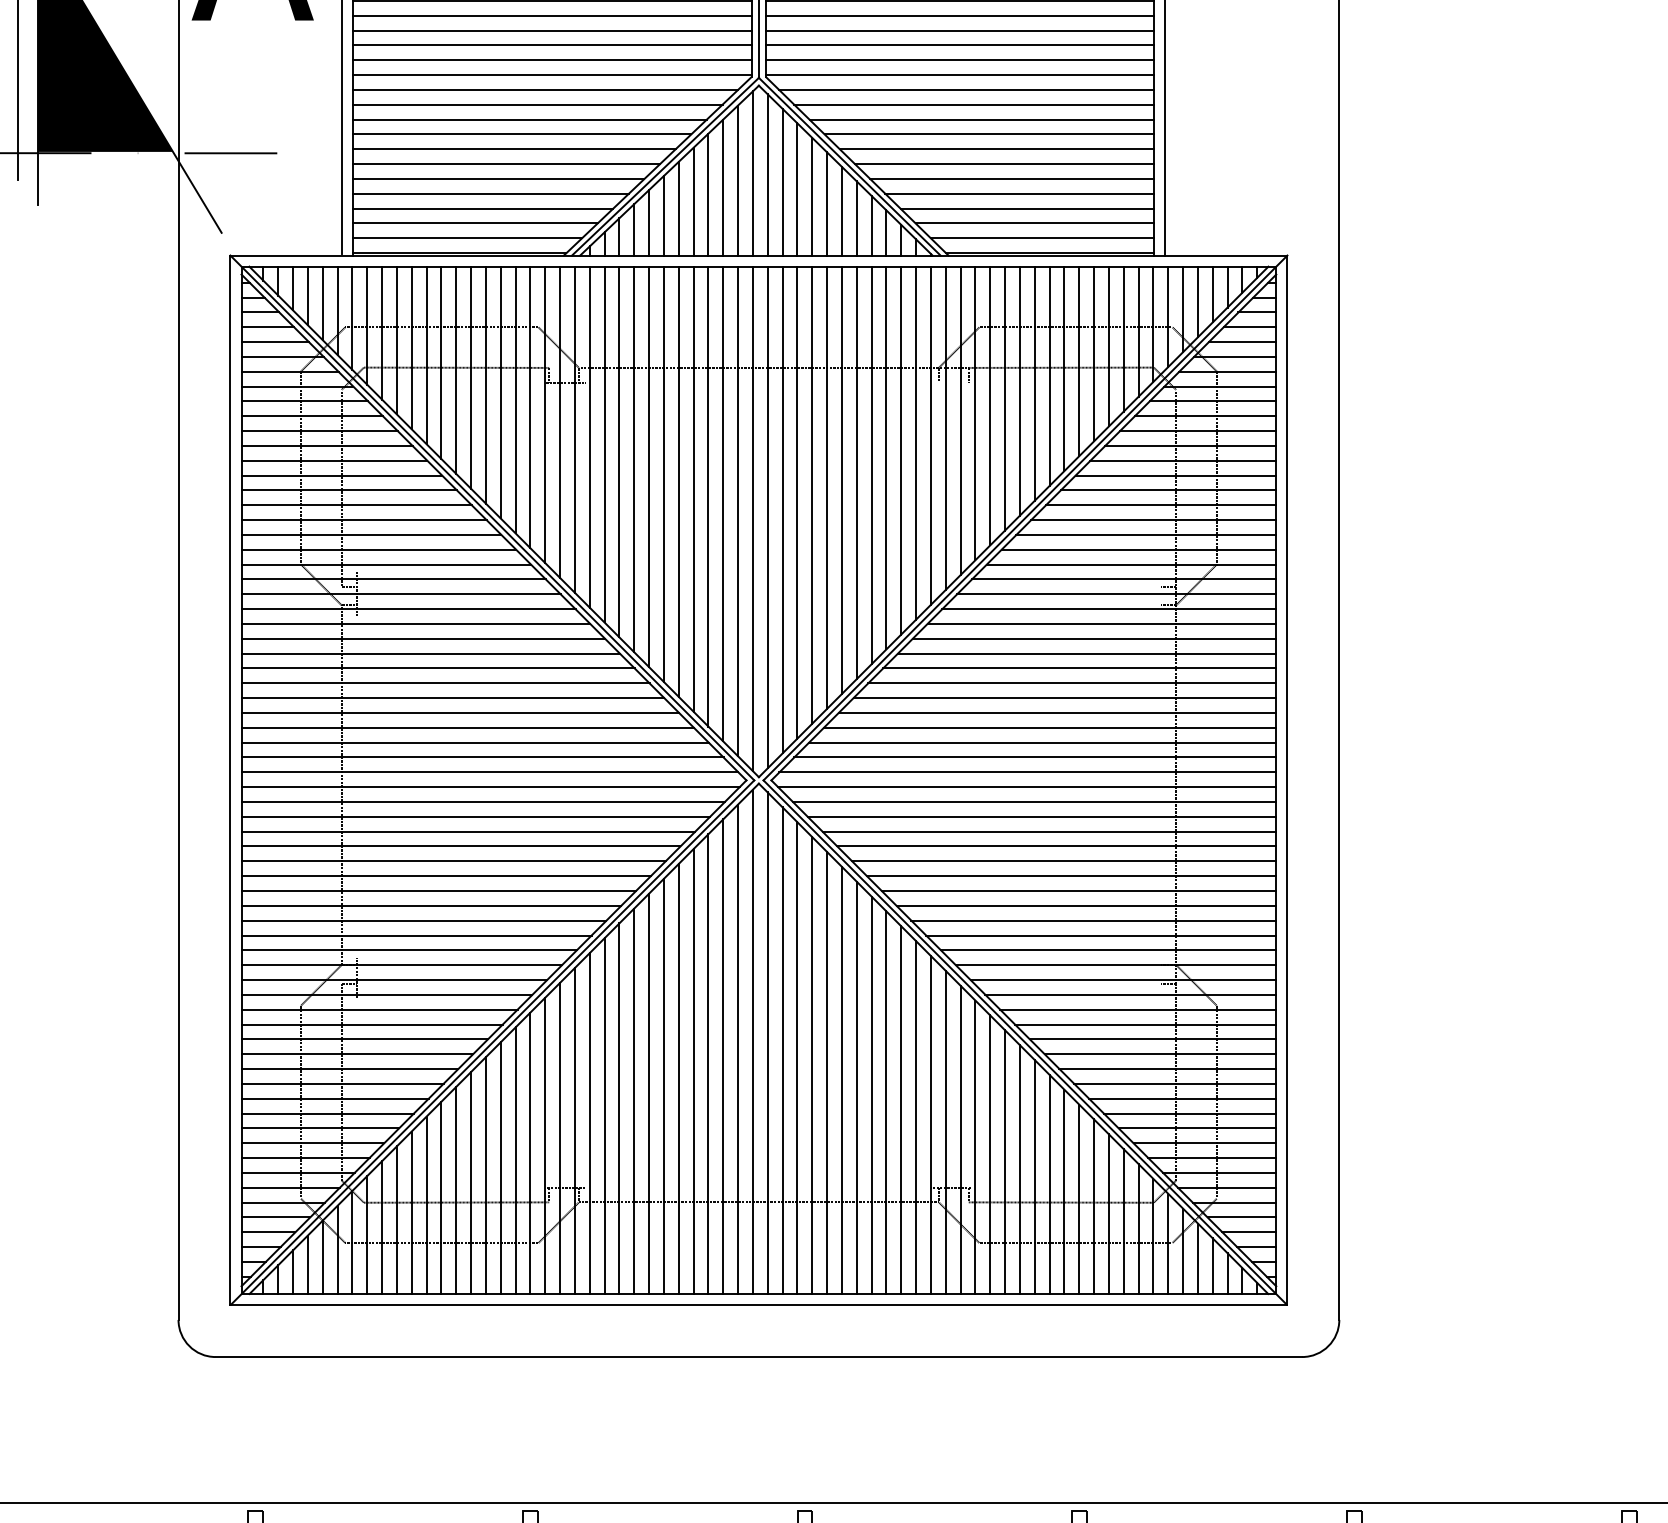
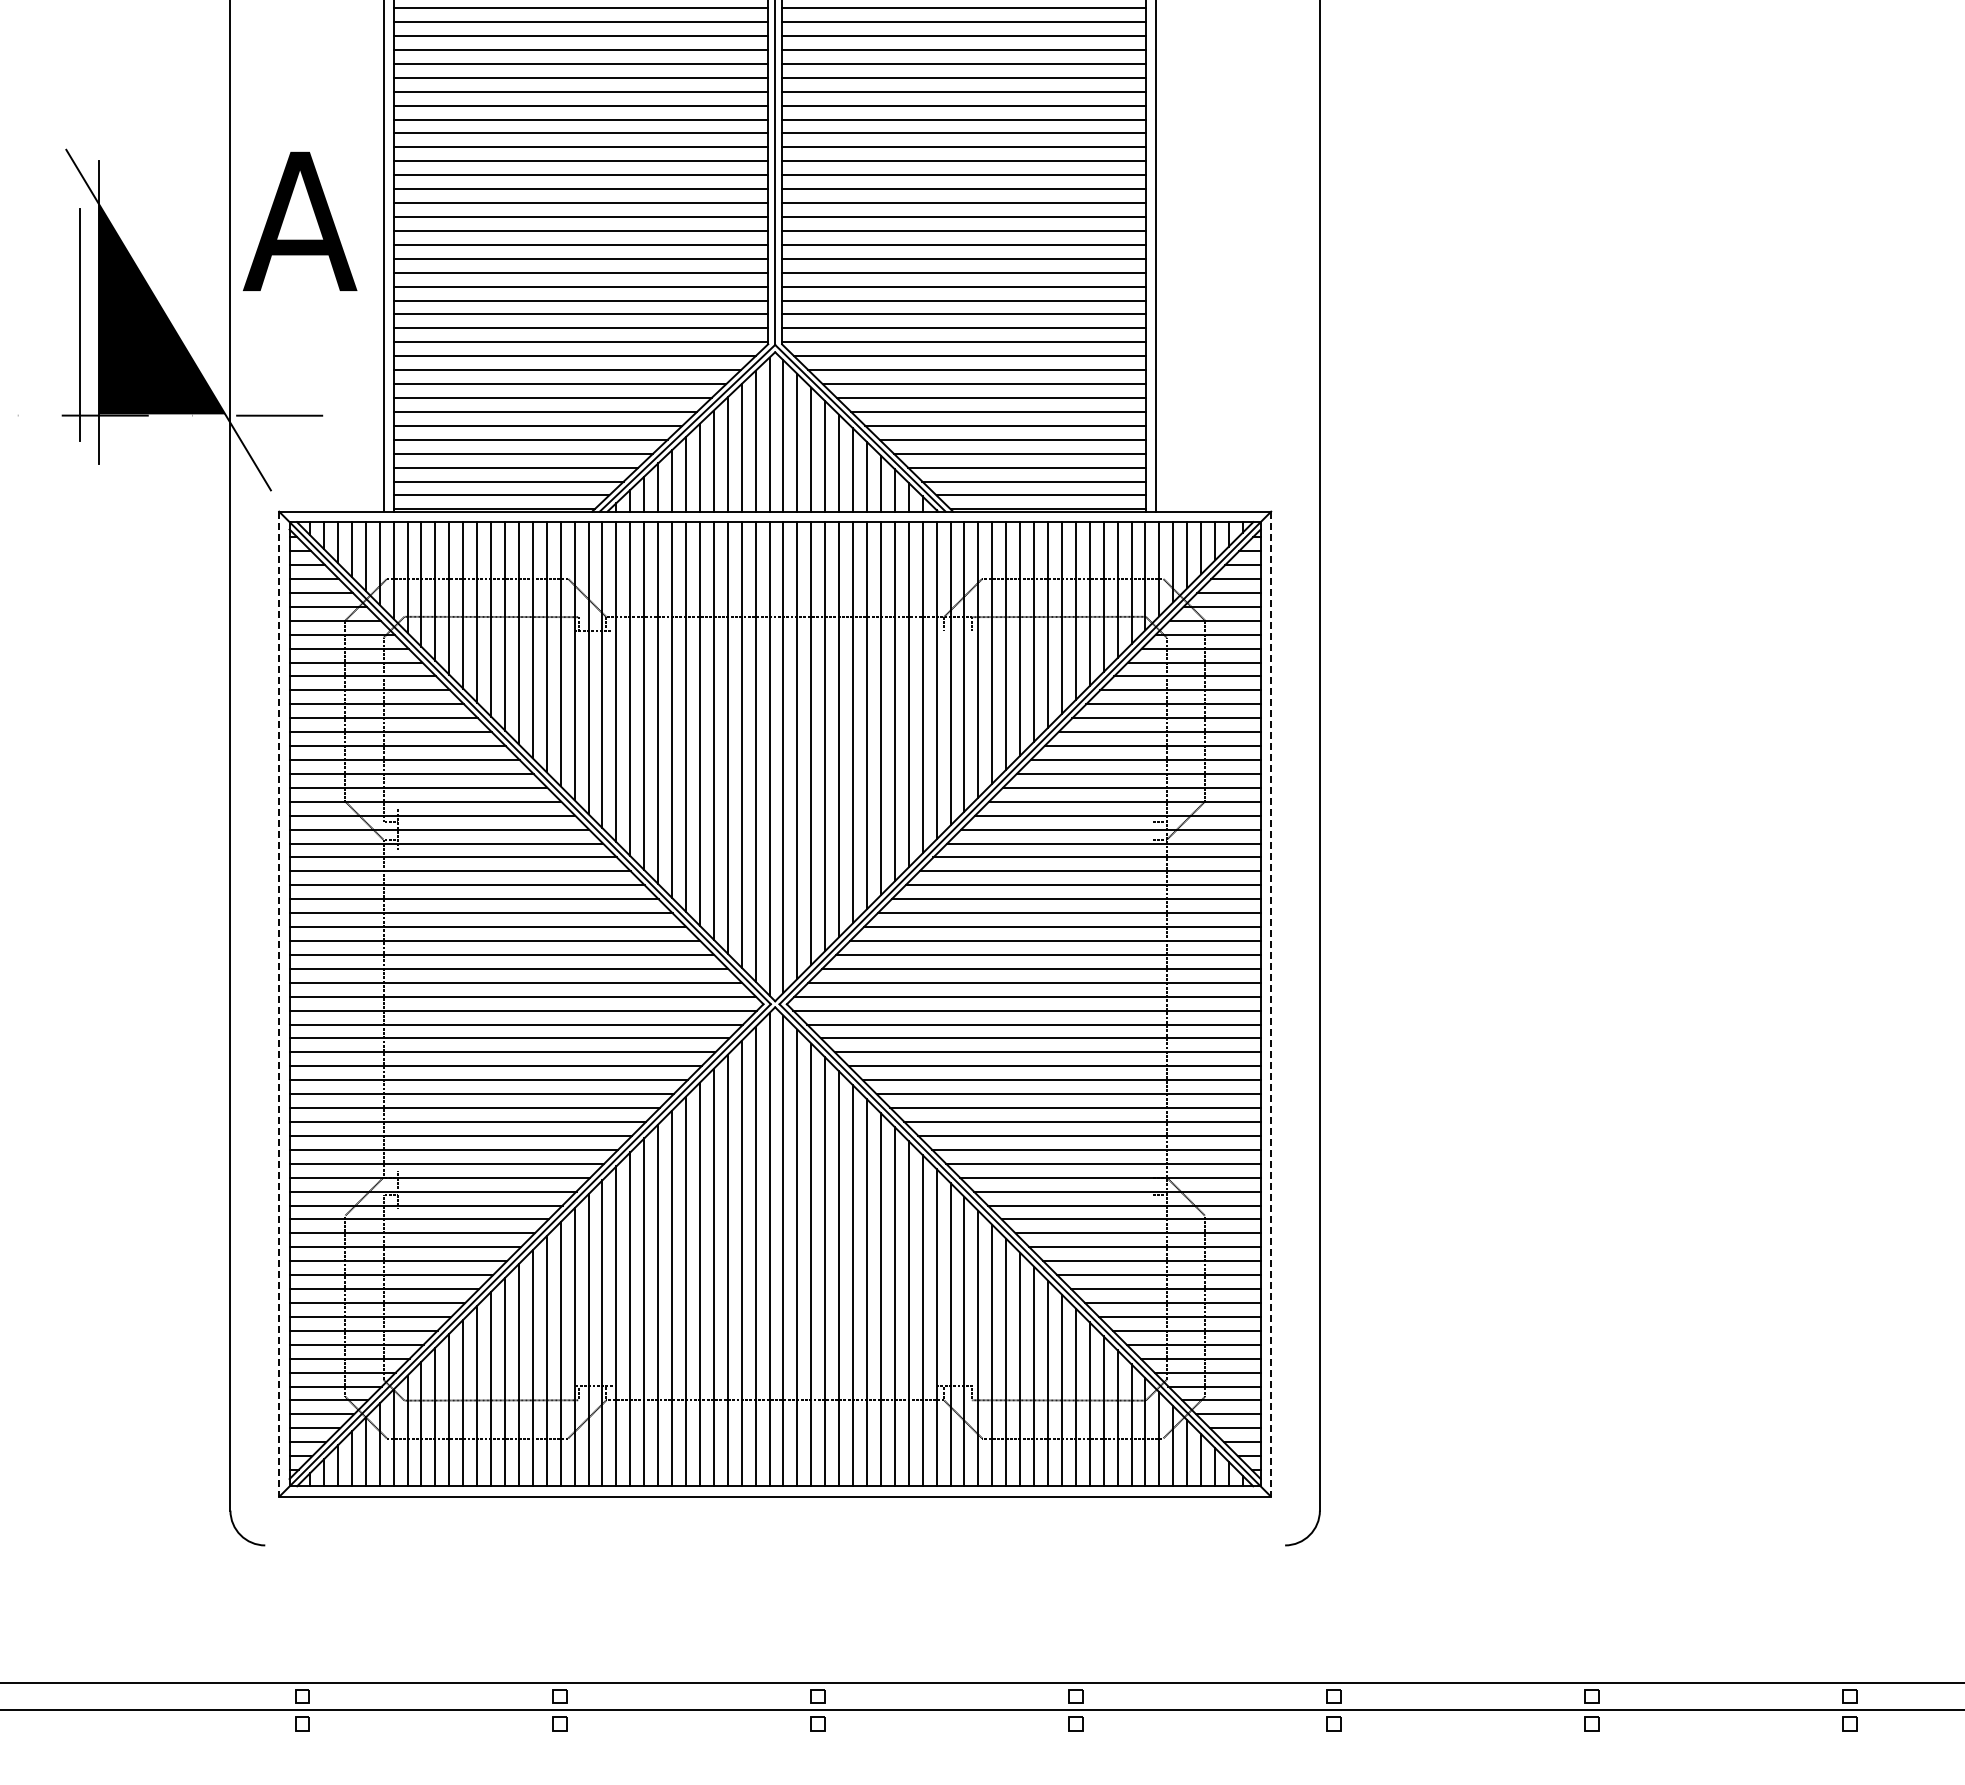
line: (230, 780) -> (279, 1004), solid -> dashed
line: (1287, 780) -> (1271, 1004), solid -> dashed
line: (759, 1357) -> (775, 1545), removed

